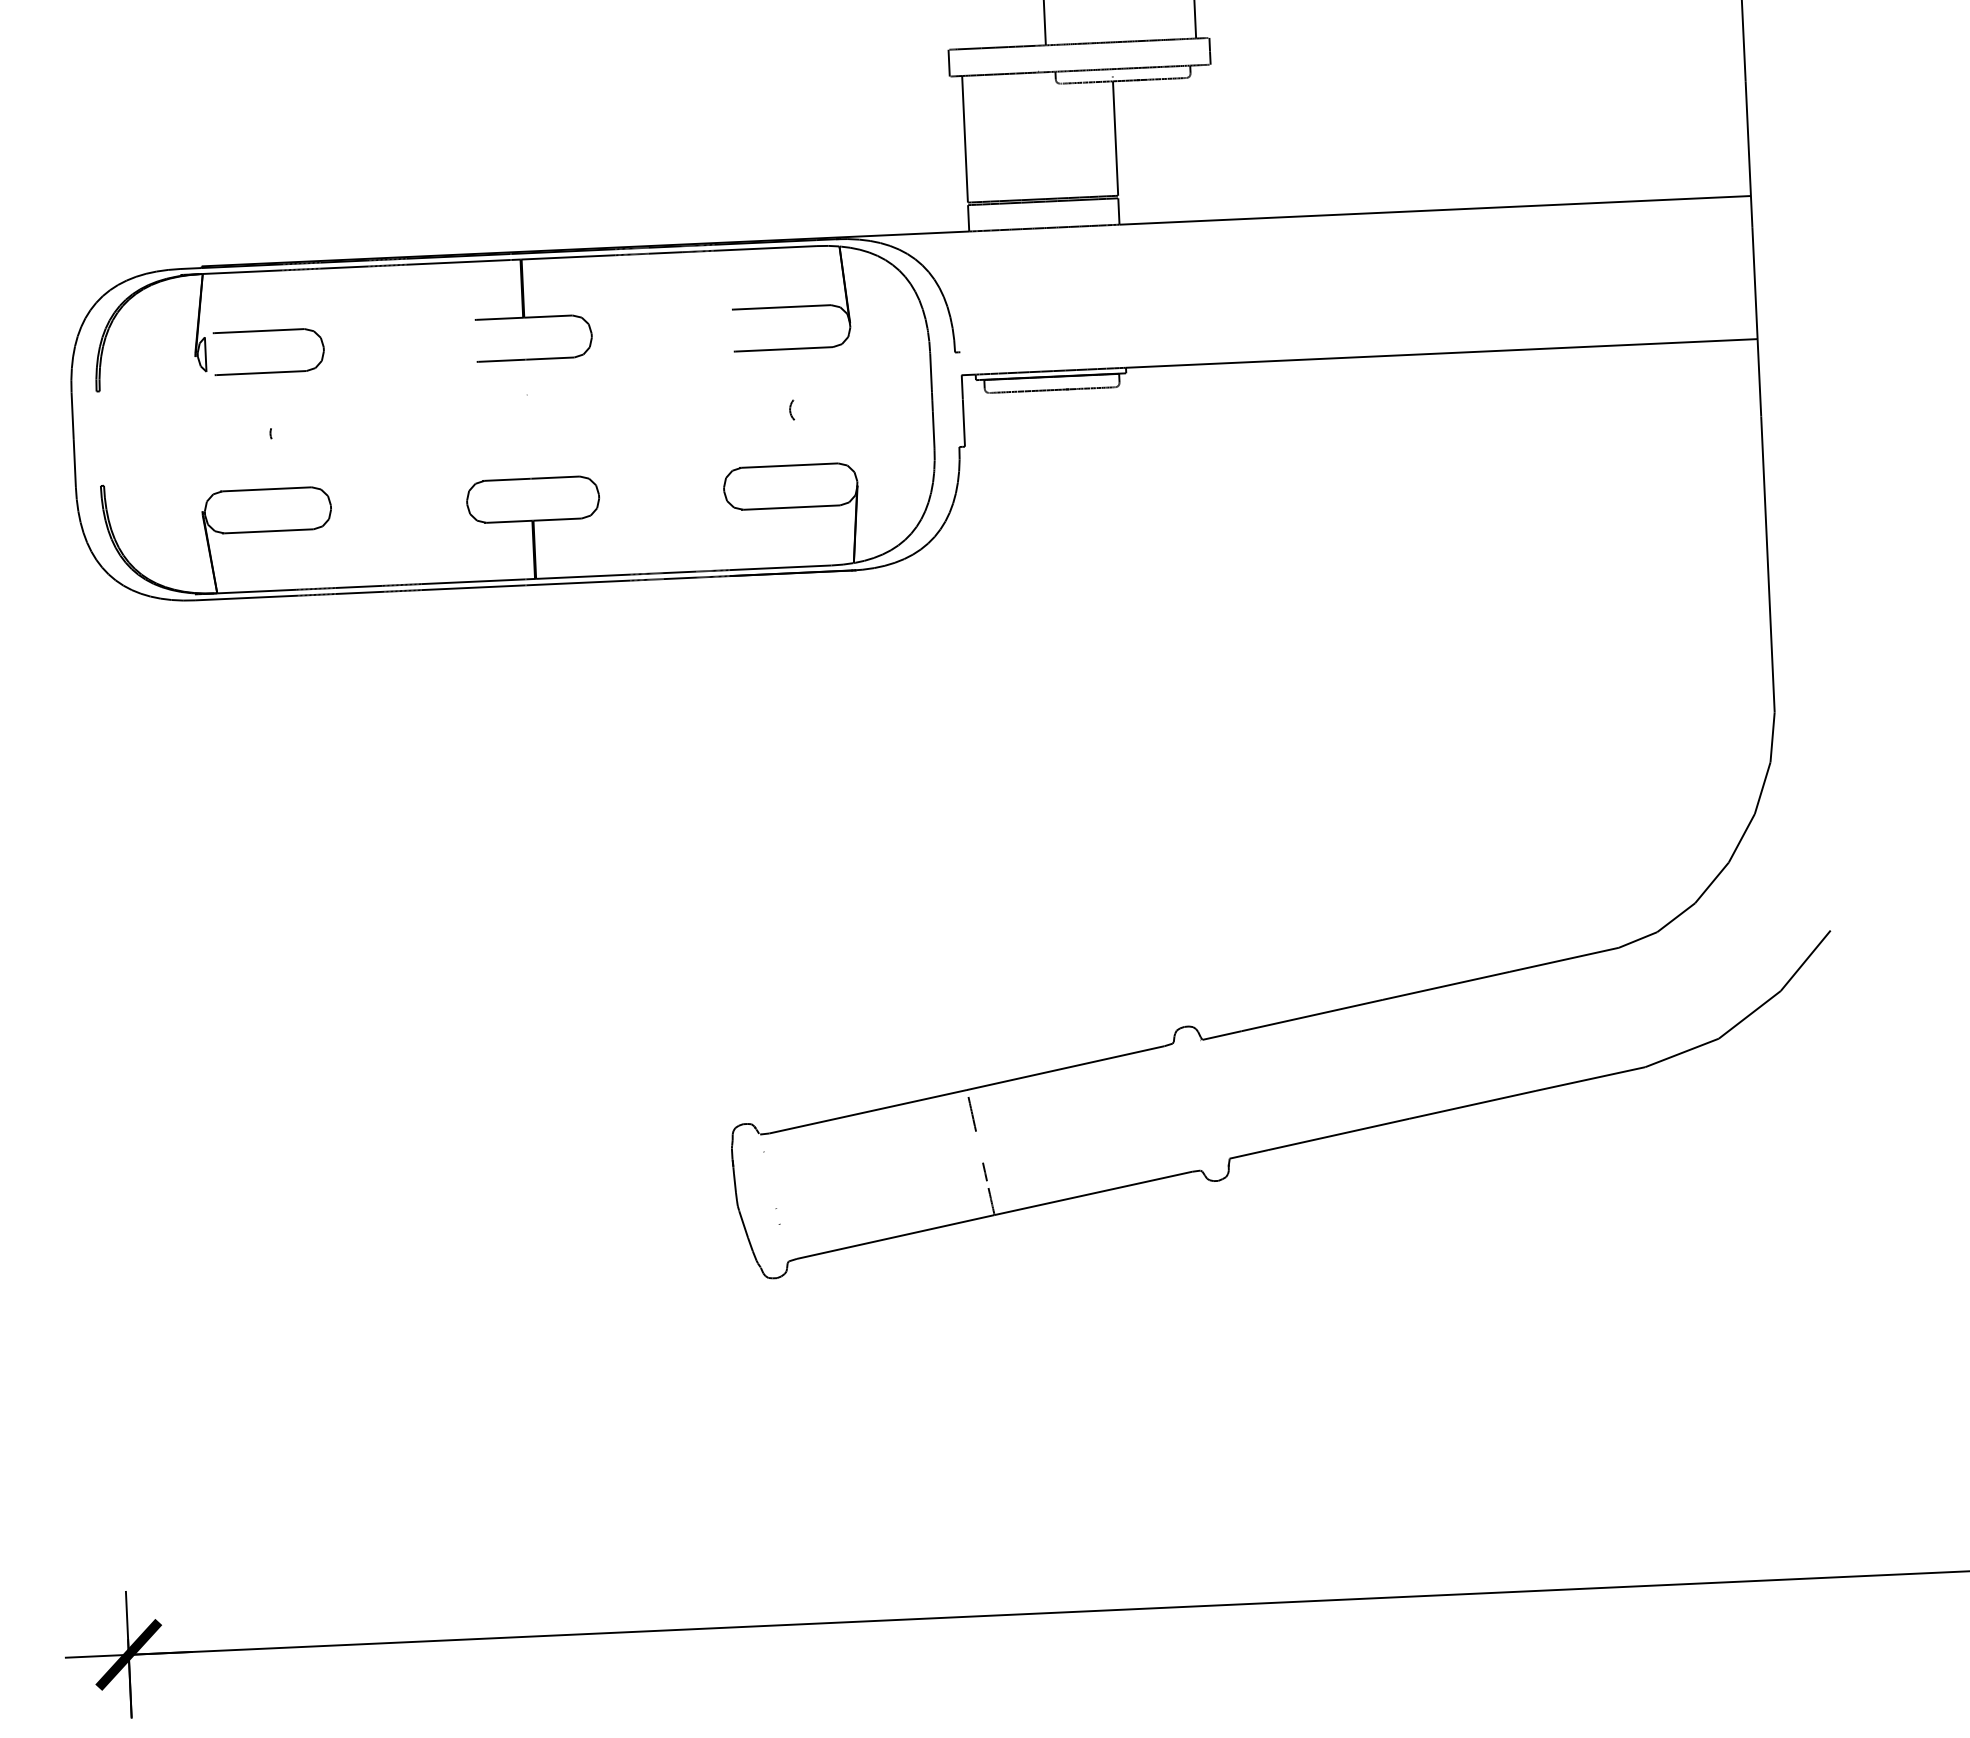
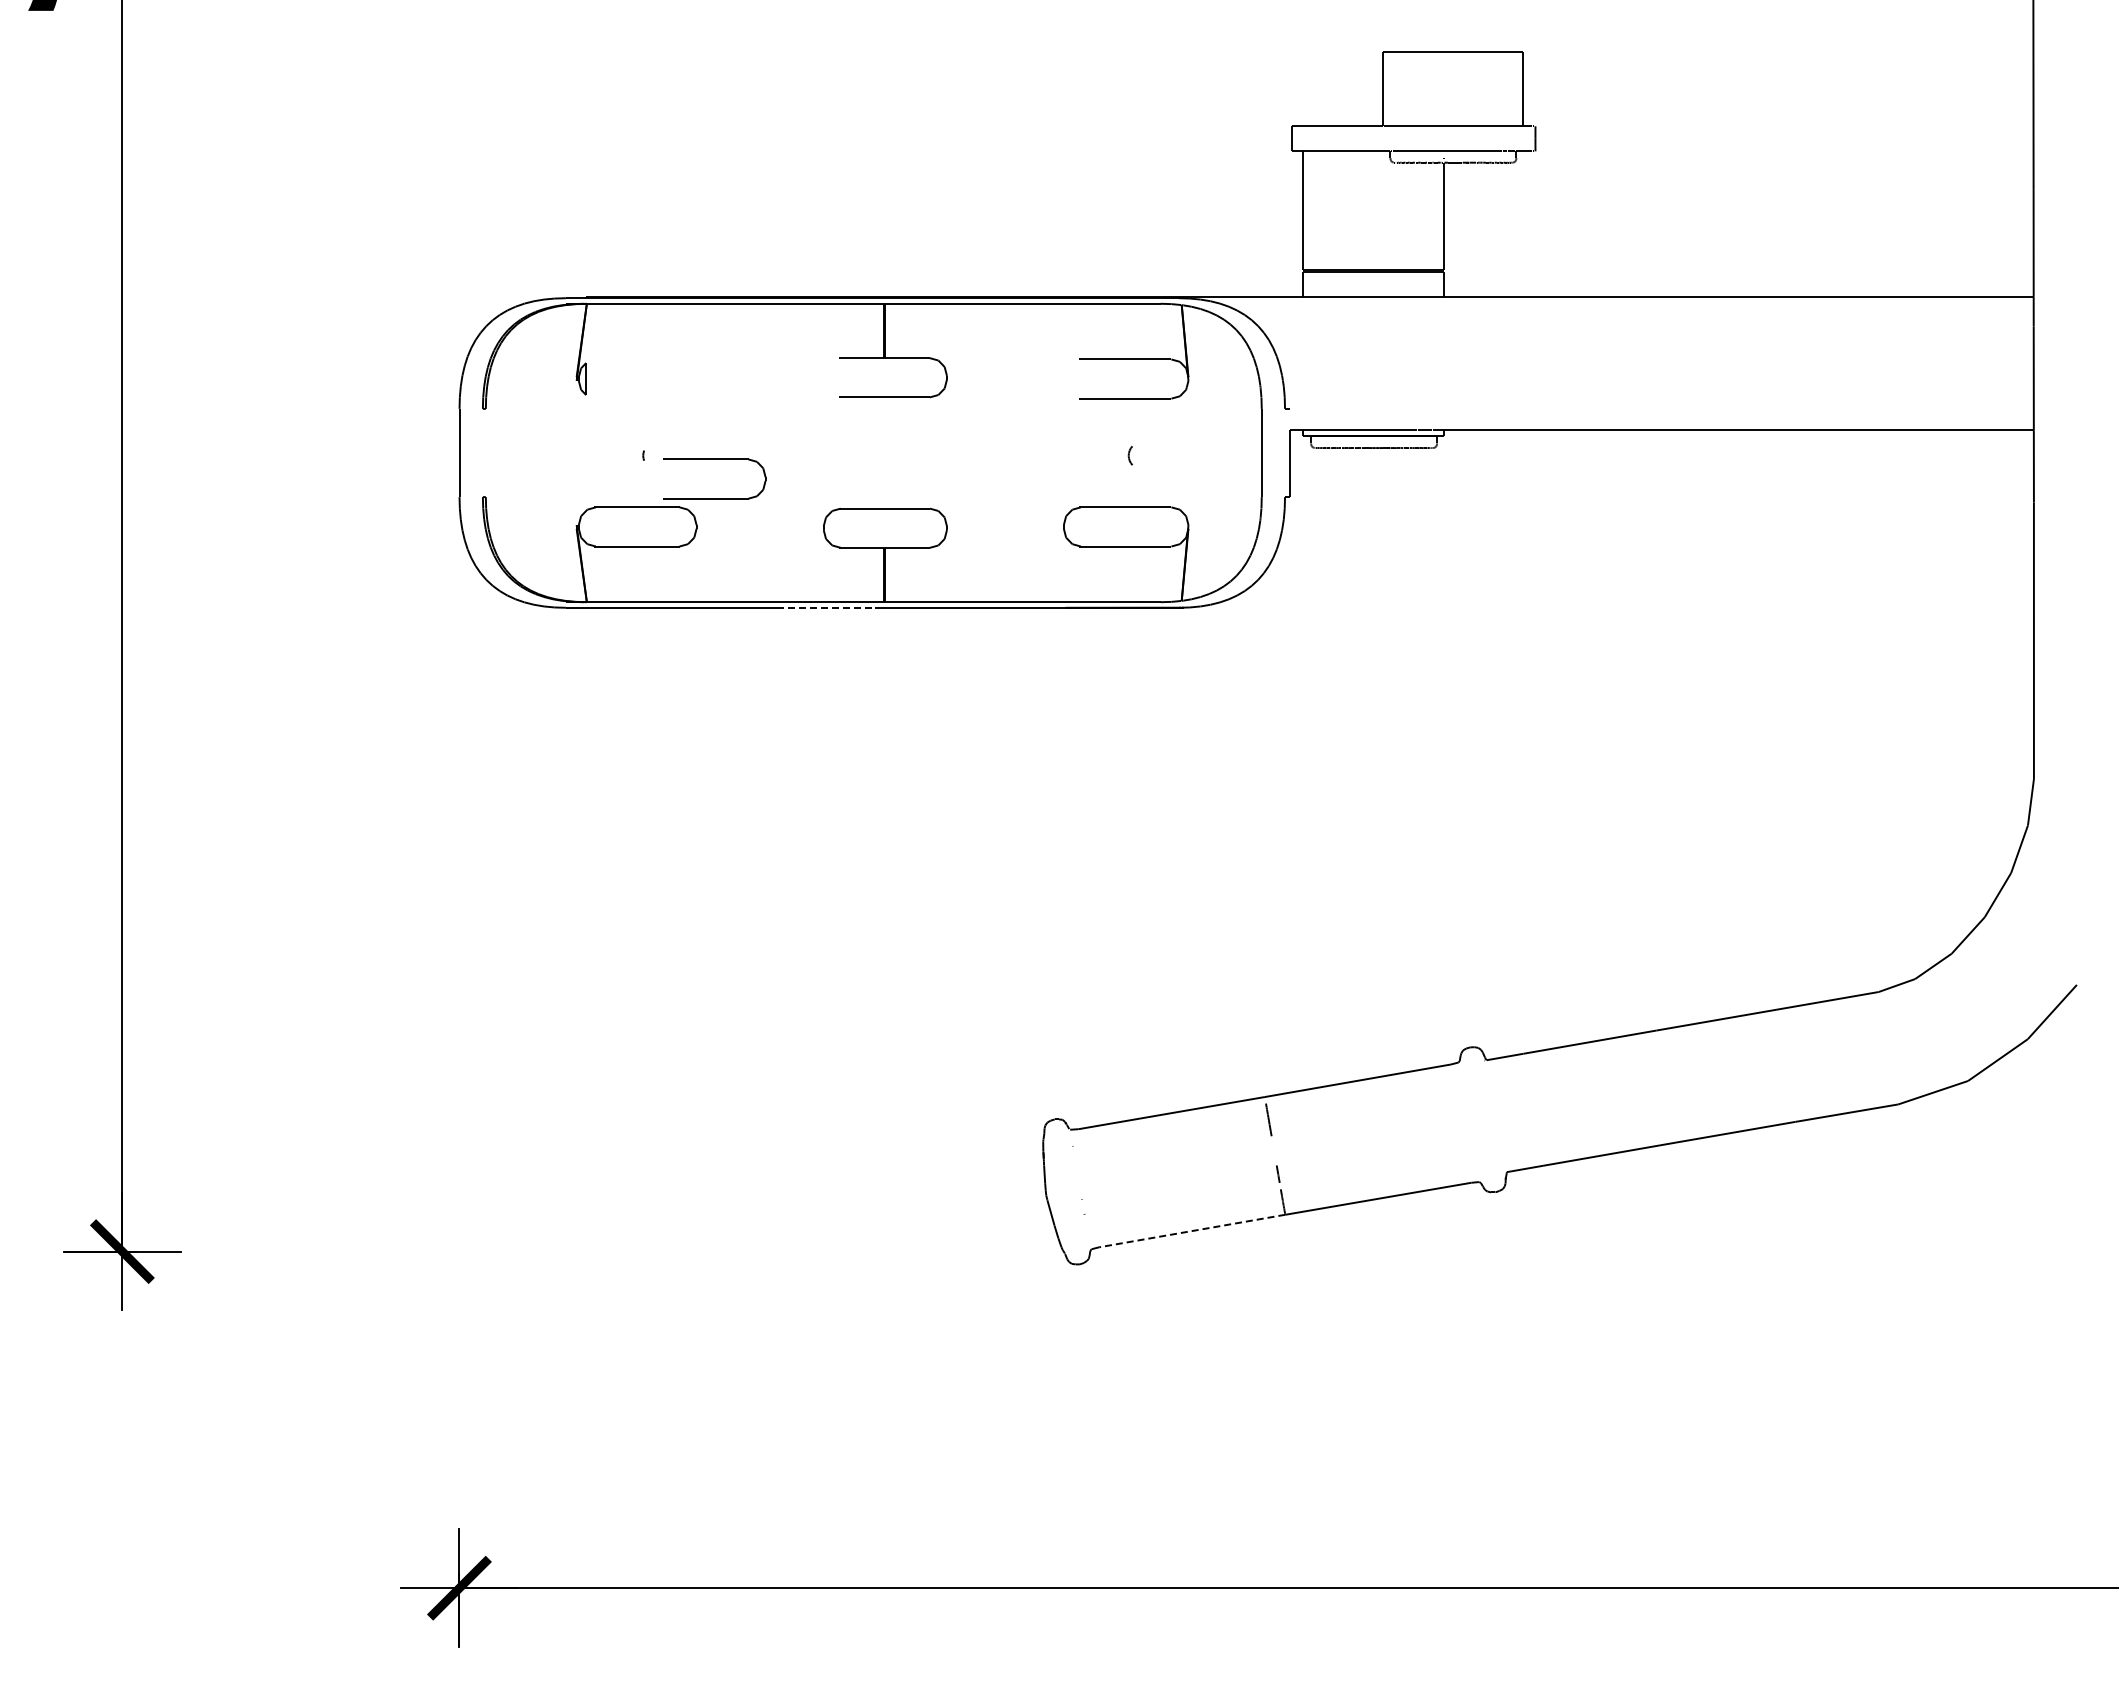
part: (268, 330) -> (714, 459), moved
line: (472, 587) -> (825, 607), solid -> dashed
line: (894, 1237) -> (1191, 1231), solid -> dashed

